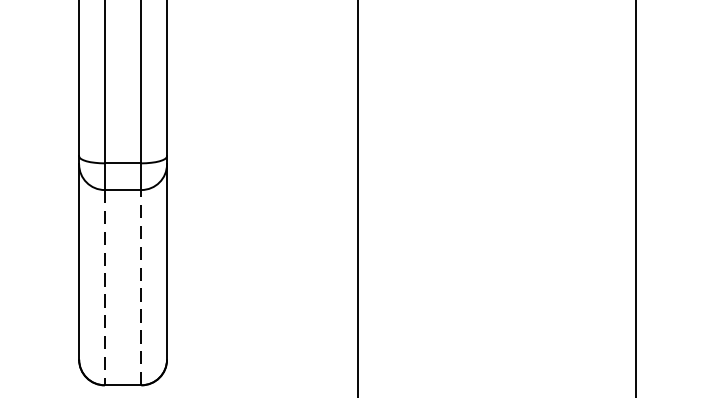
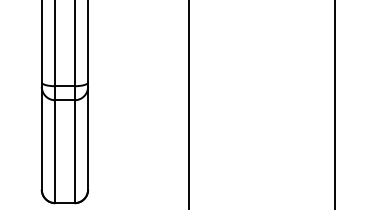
line: (141, 287) -> (74, 151), dashed -> solid
line: (105, 289) -> (55, 152), dashed -> solid

